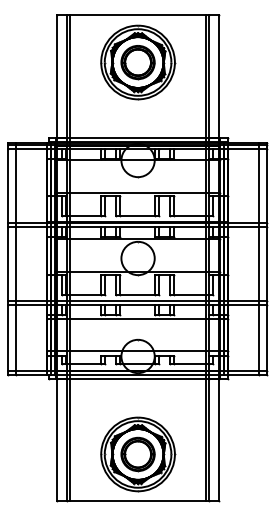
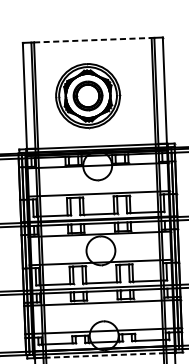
line: (138, 15) -> (93, 40), solid -> dashed
part: (138, 62) -> (88, 95), moved
line: (138, 379) -> (105, 355), solid -> dashed

